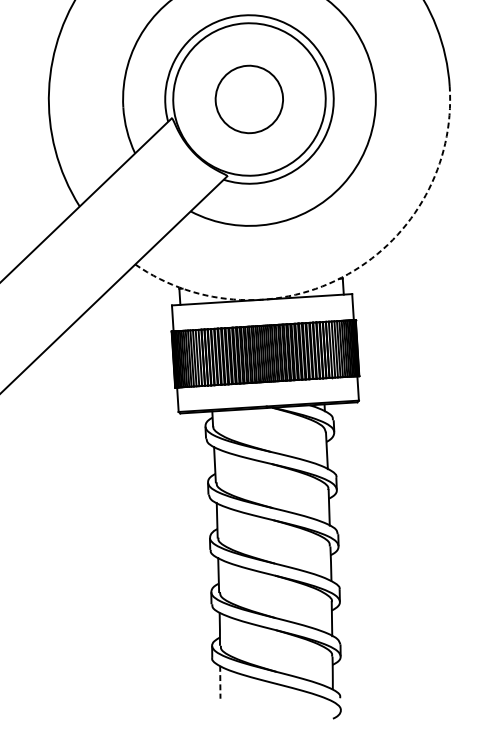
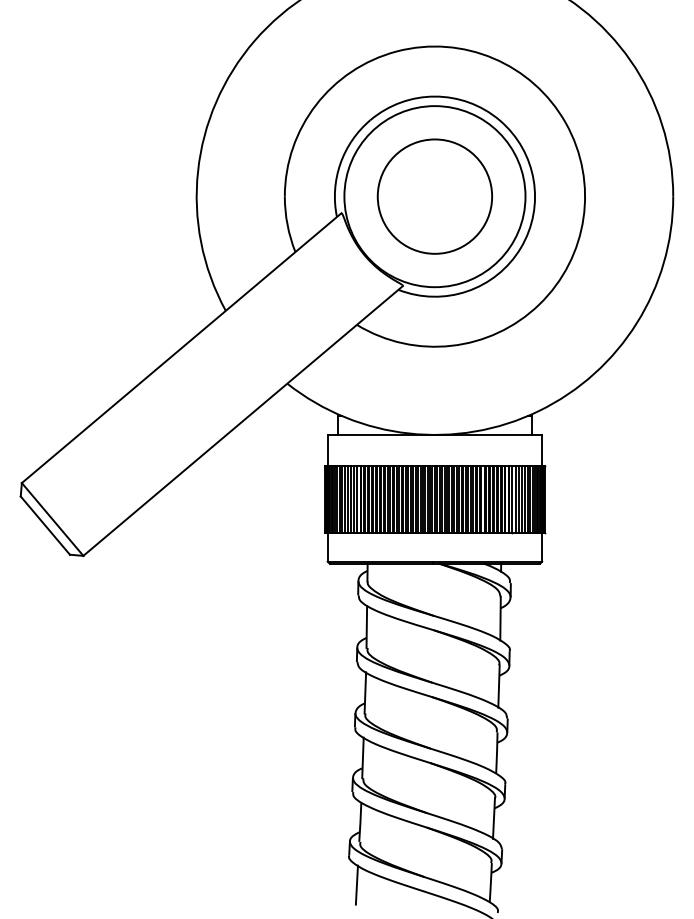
circle: (249, 99) -> (434, 196), size x1.43
arc: (347, 274) -> (538, 411), dashed -> solid
line: (219, 682) -> (356, 885), dashed -> solid

